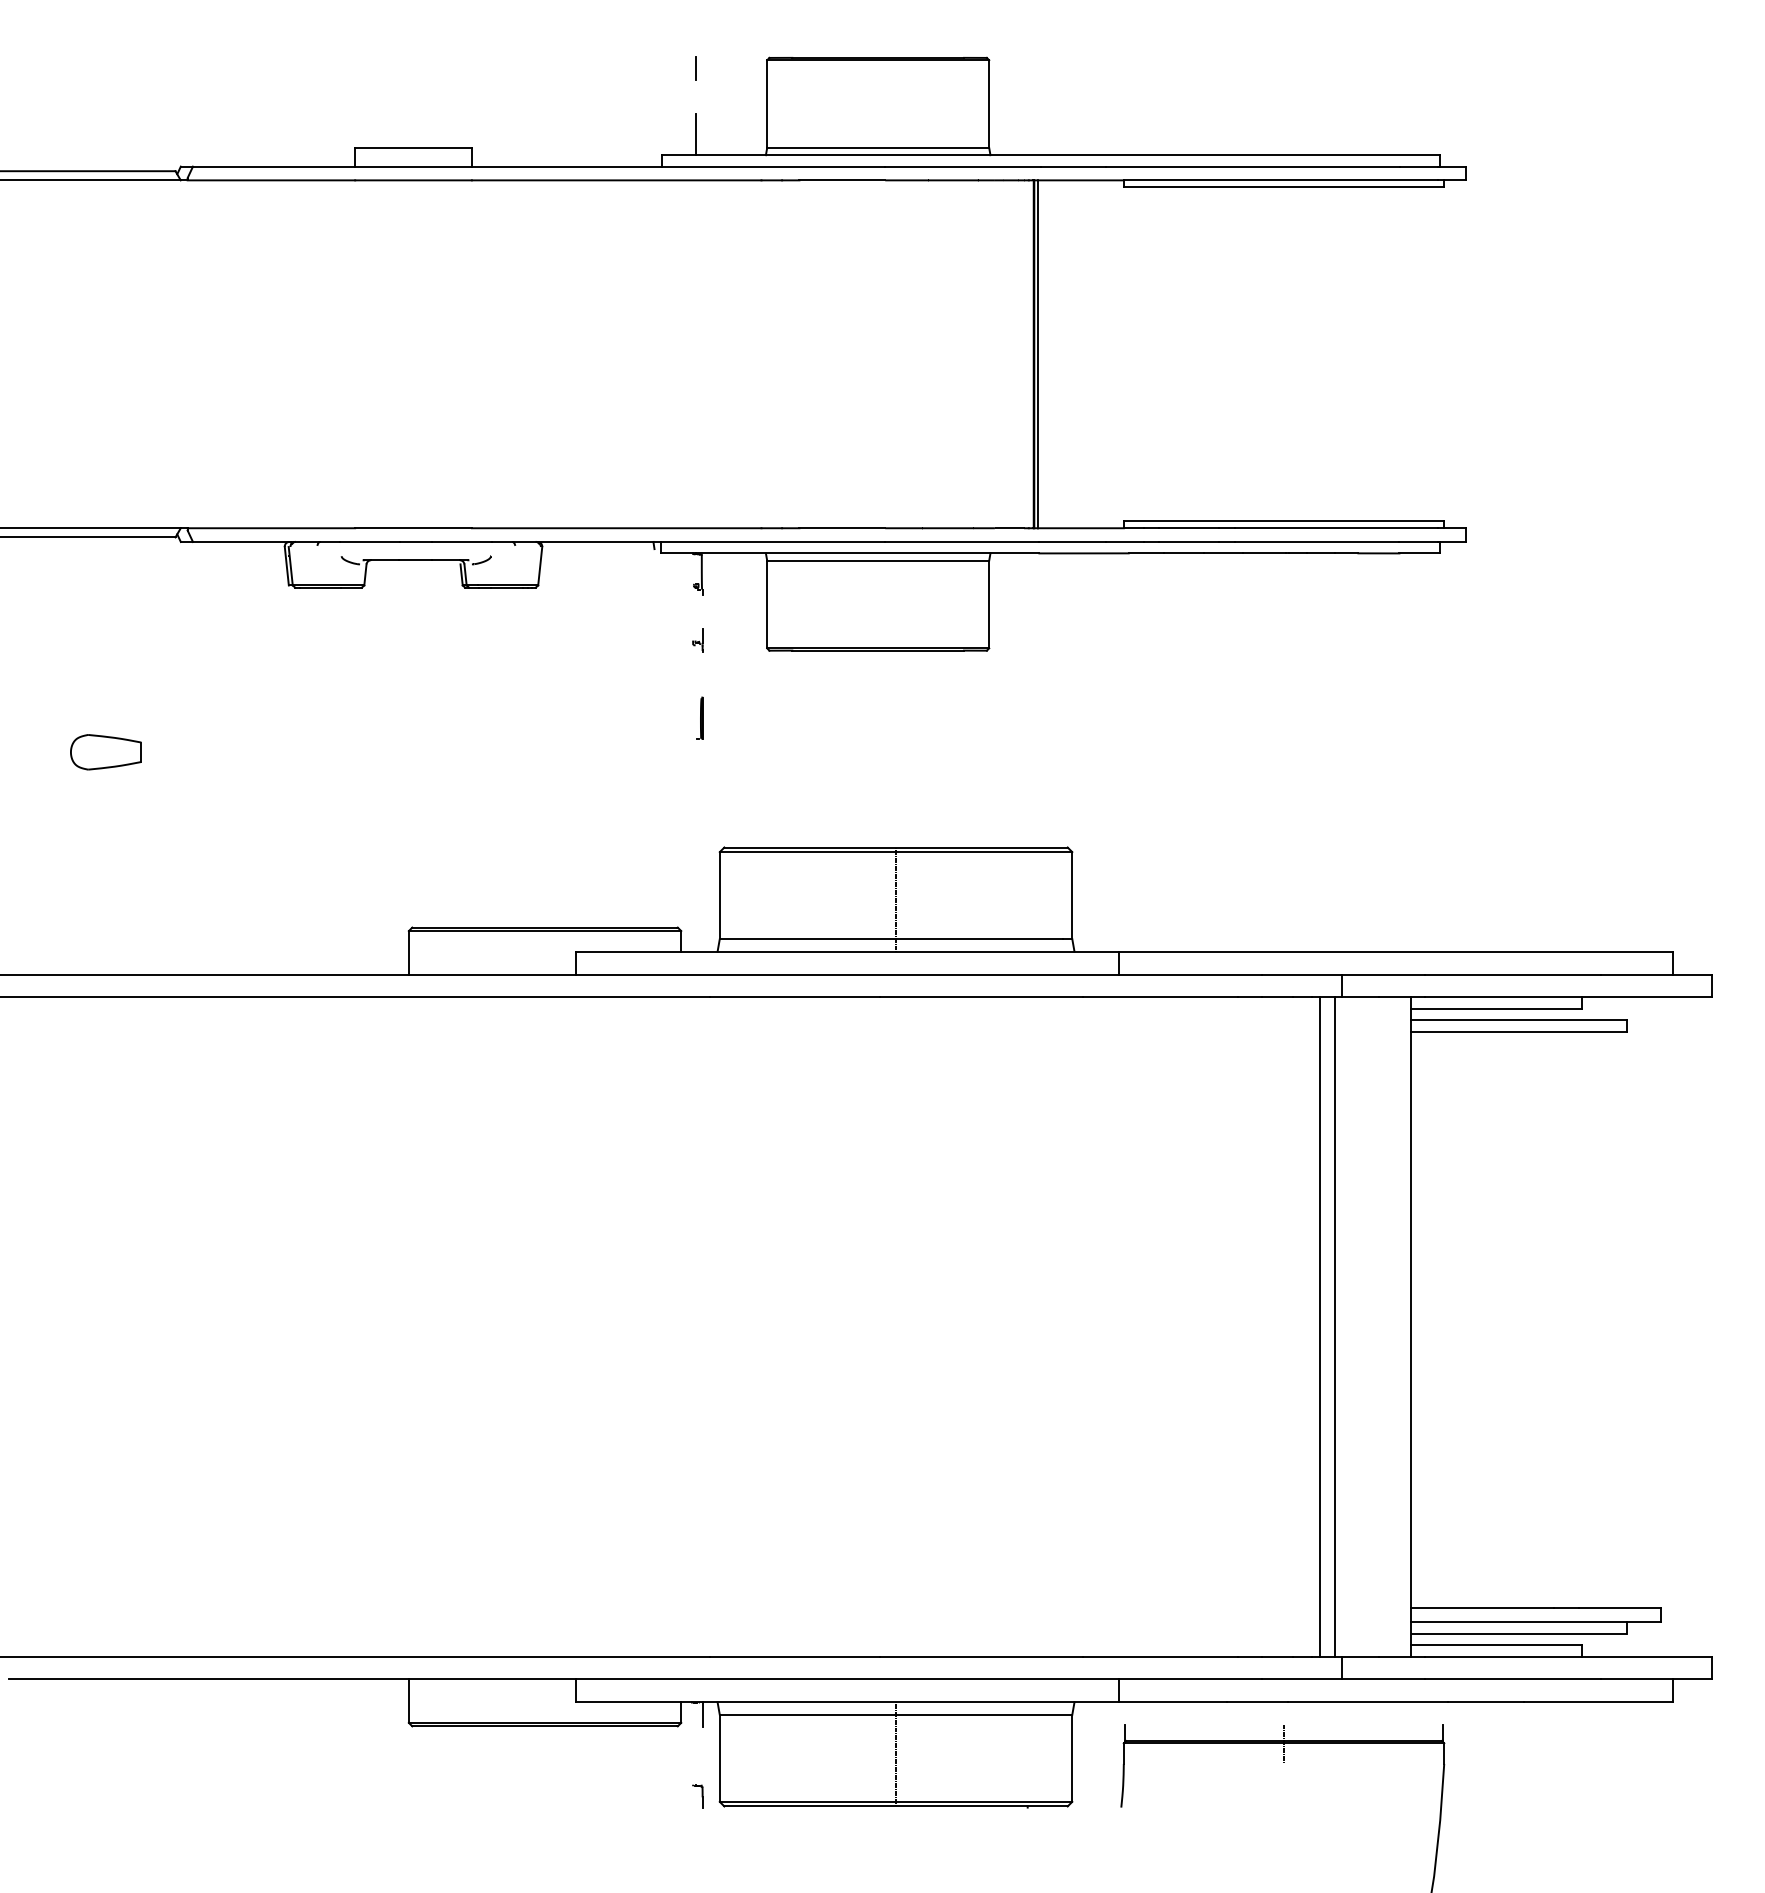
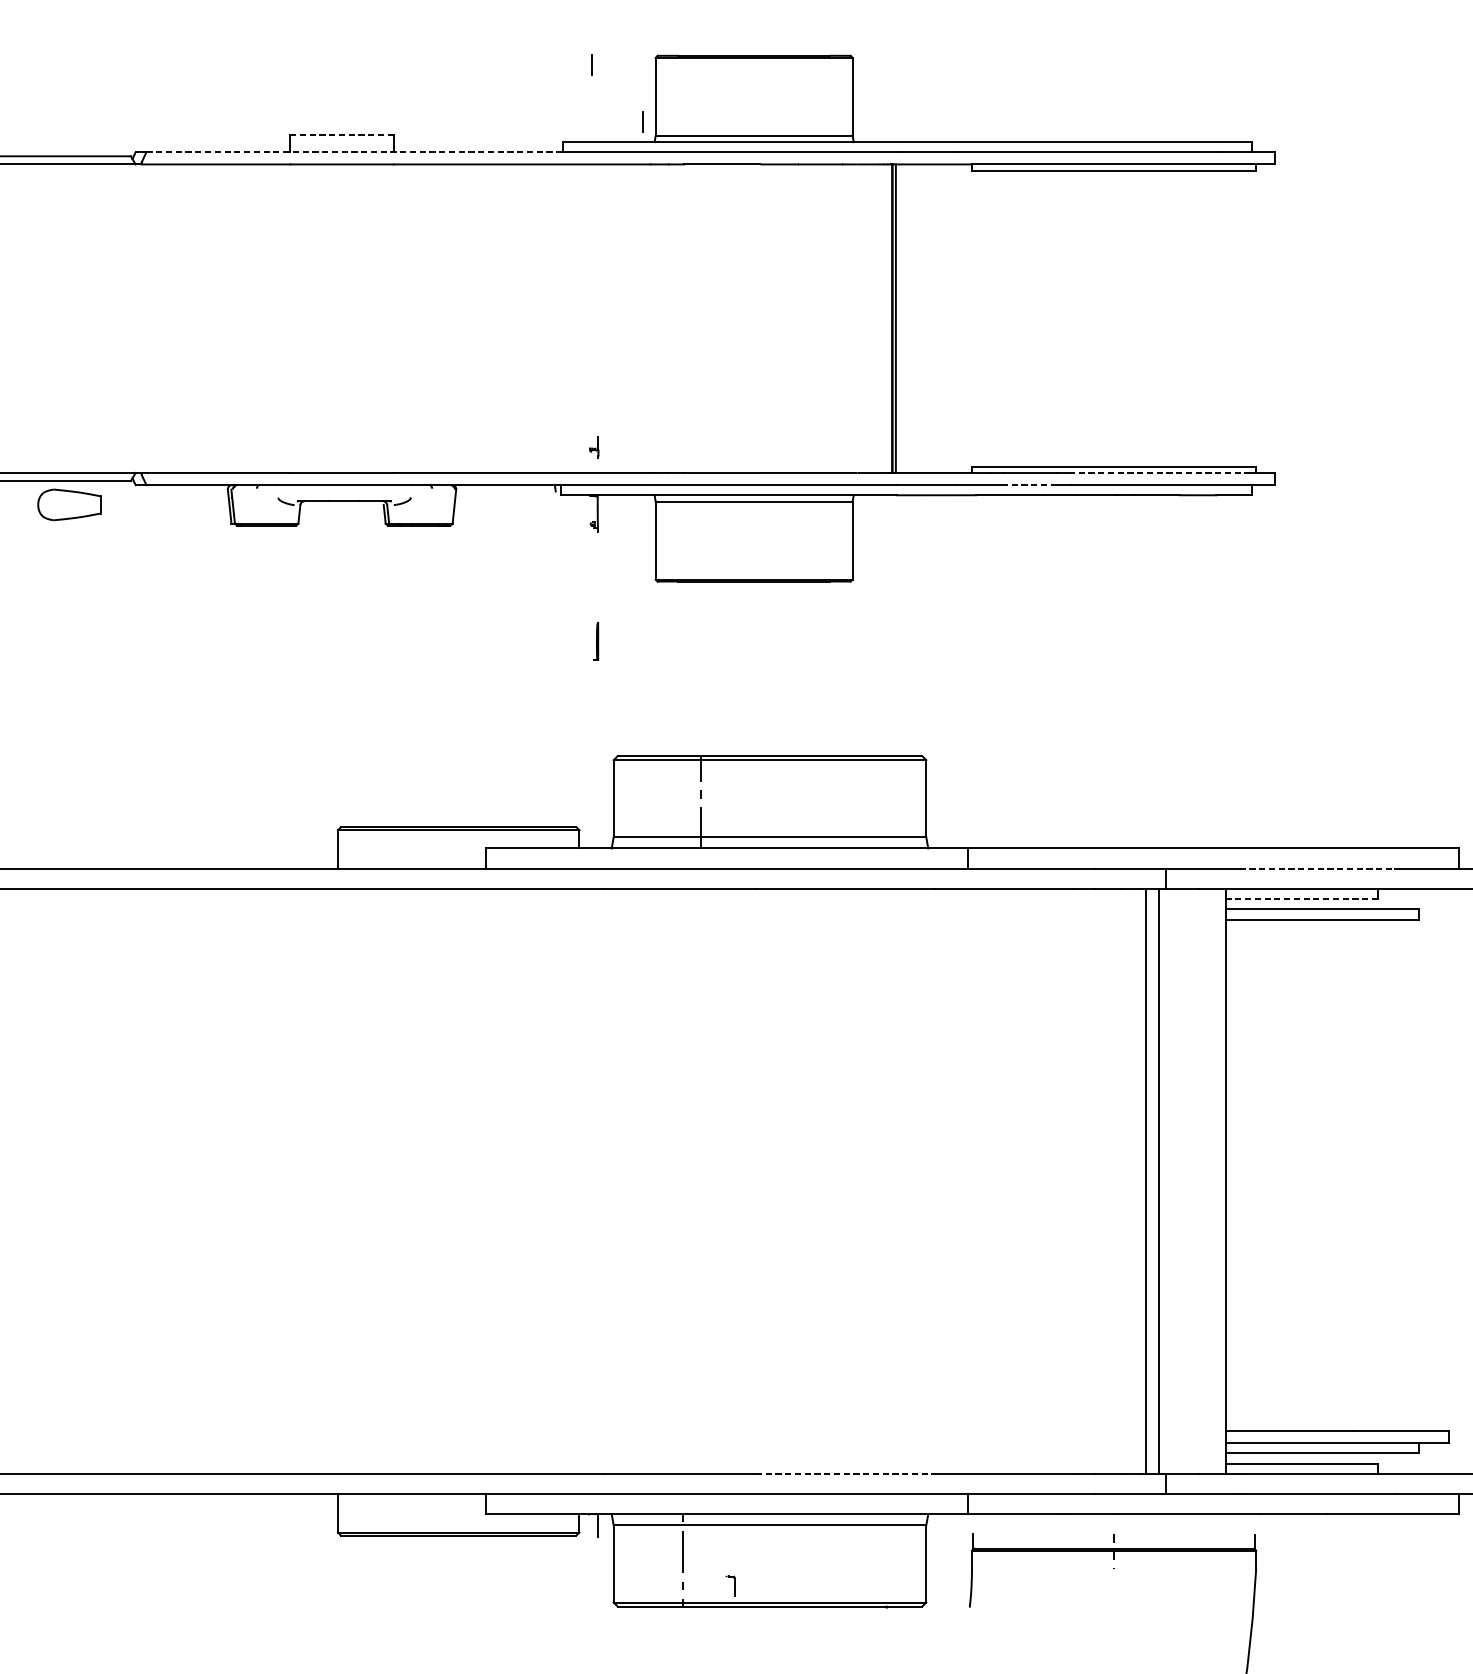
line: (752, 132) -> (642, 121), added
line: (695, 134) -> (592, 123), removed
line: (413, 147) -> (342, 135), solid -> dashed
line: (427, 166) -> (354, 152), solid -> dashed
line: (1335, 528) -> (1159, 473), solid -> dashed
line: (1189, 541) -> (1030, 484), solid -> dashed
part: (697, 640) -> (593, 447), moved
part: (105, 752) -> (68, 505), moved
line: (896, 899) -> (701, 802), moved
line: (1513, 974) -> (1317, 868), solid -> dashed
line: (1495, 1008) -> (1301, 898), solid -> dashed
line: (981, 1656) -> (845, 1473), solid -> dashed
line: (896, 1754) -> (683, 1560), moved
part: (697, 1796) -> (730, 1586), moved

